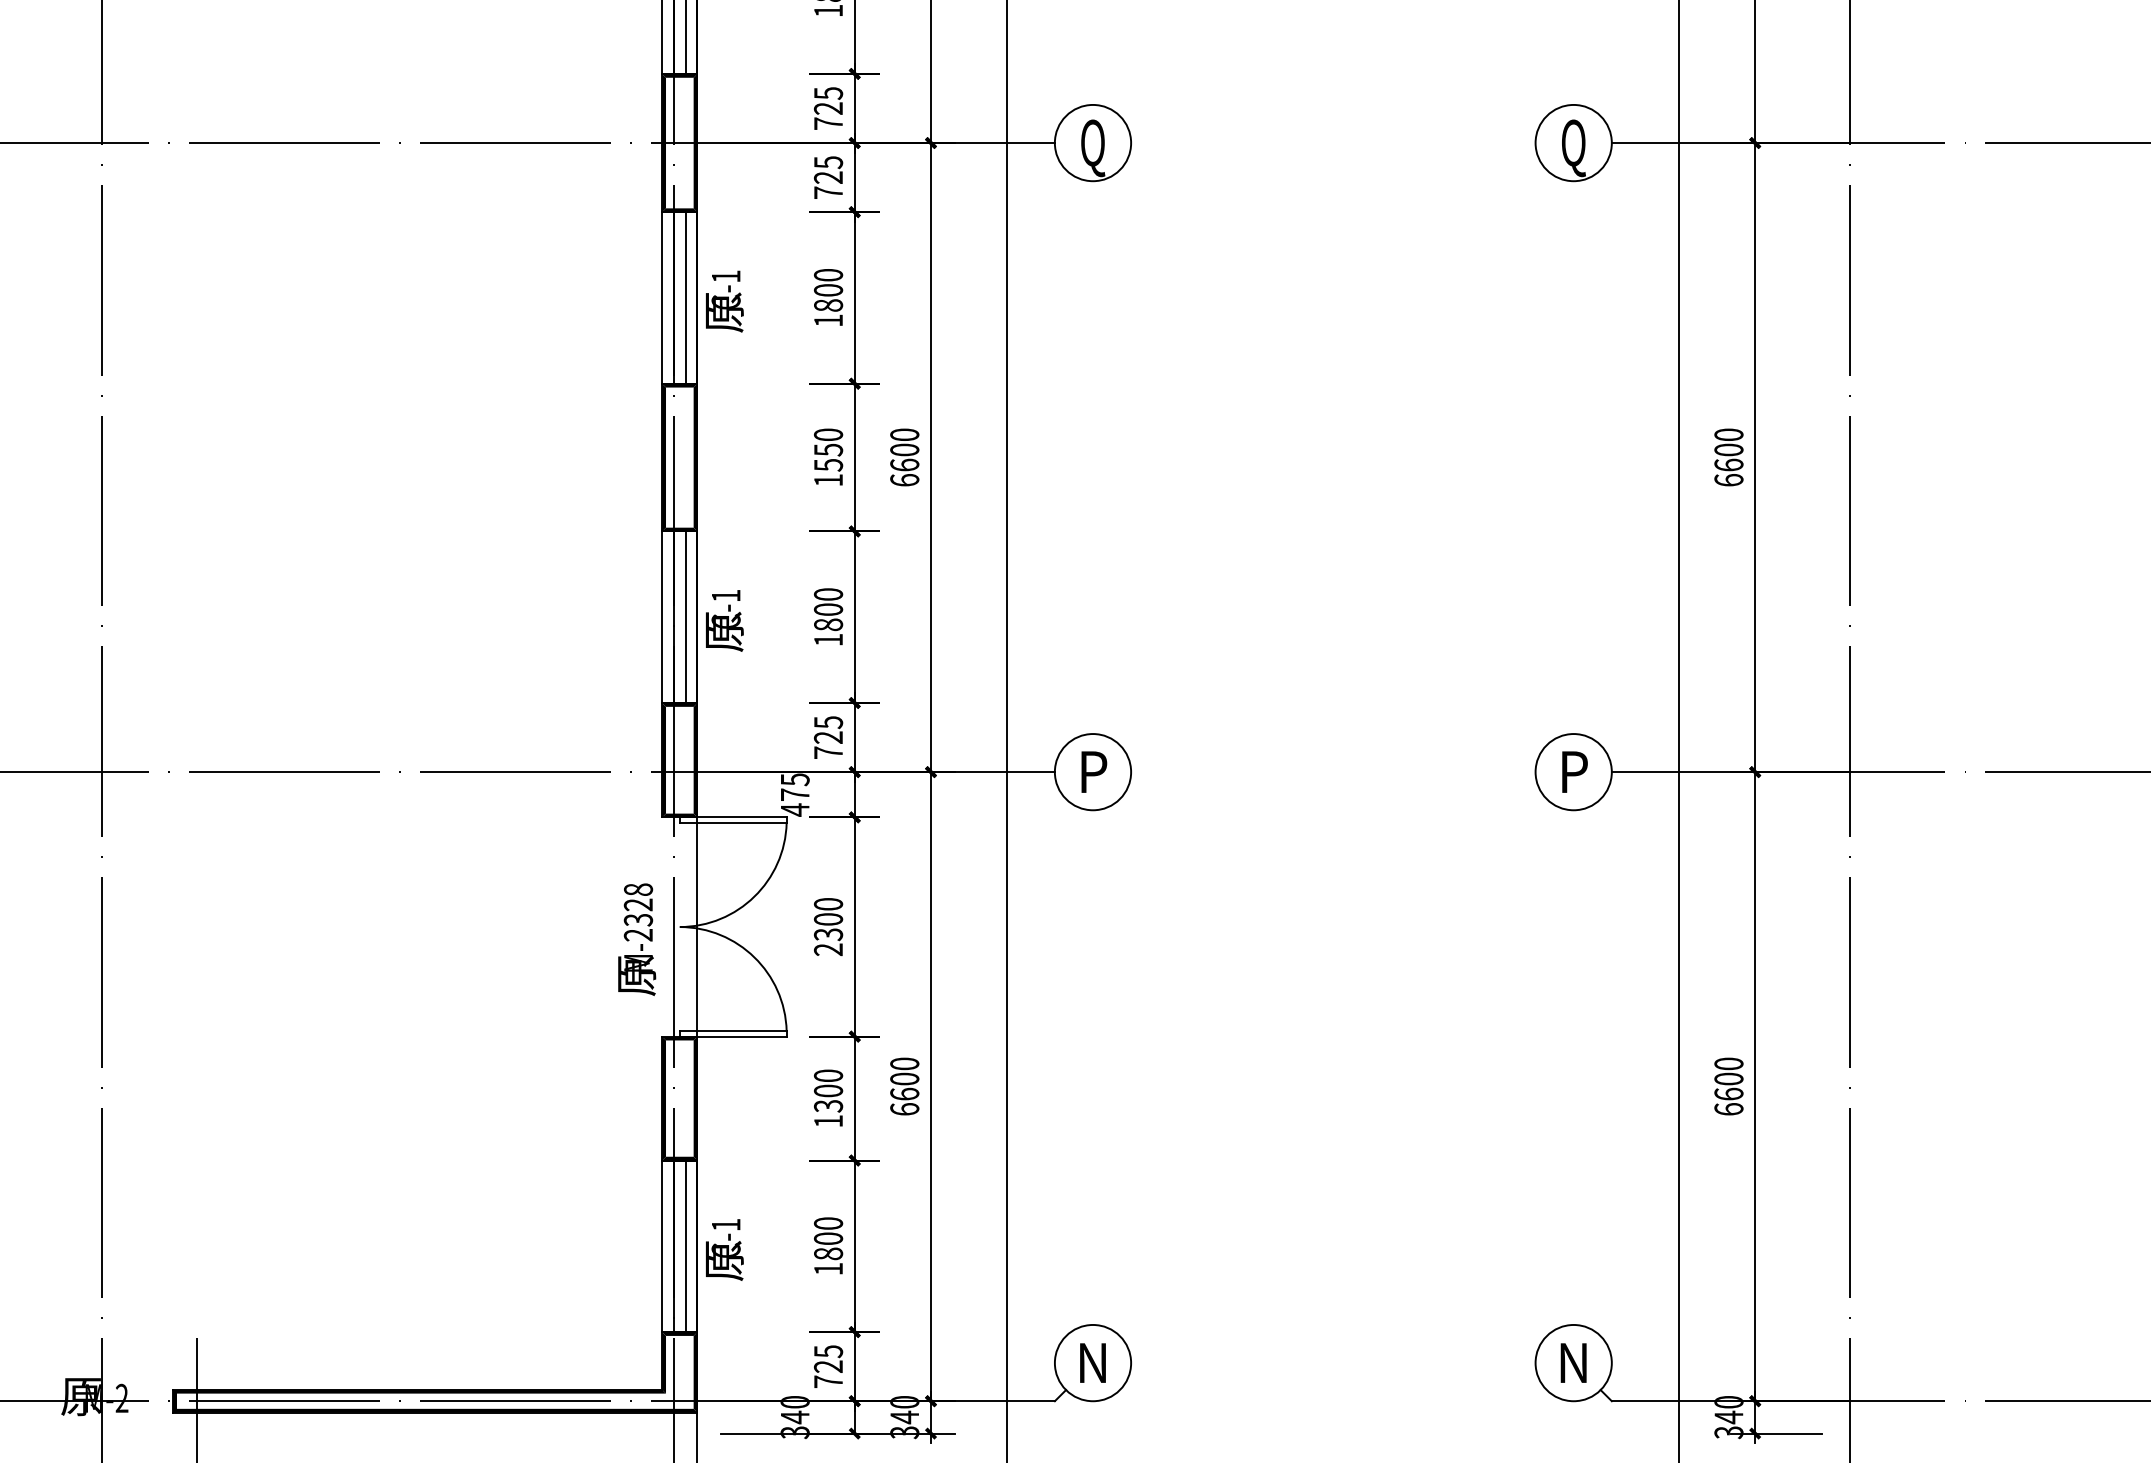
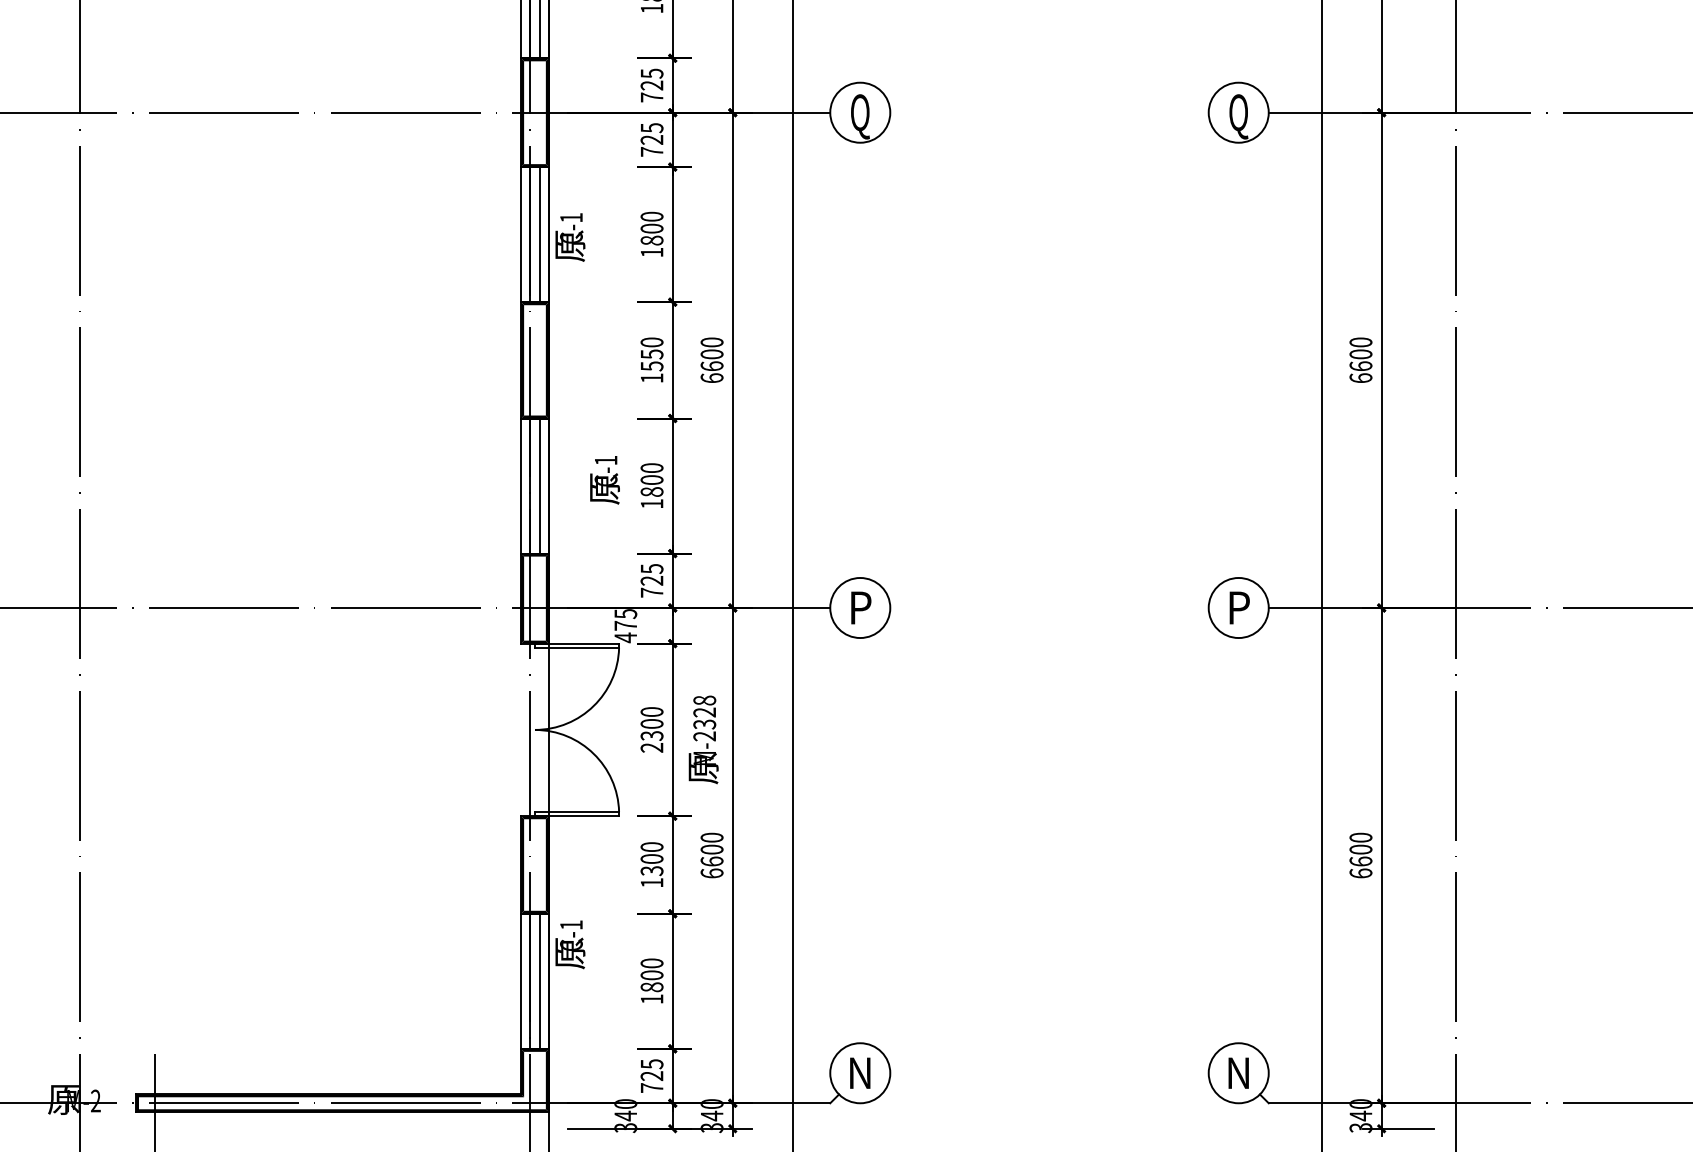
text: (724, 620) -> (604, 479), moved
text: (637, 939) -> (703, 739), moved
text: (724, 1249) -> (570, 944), moved

